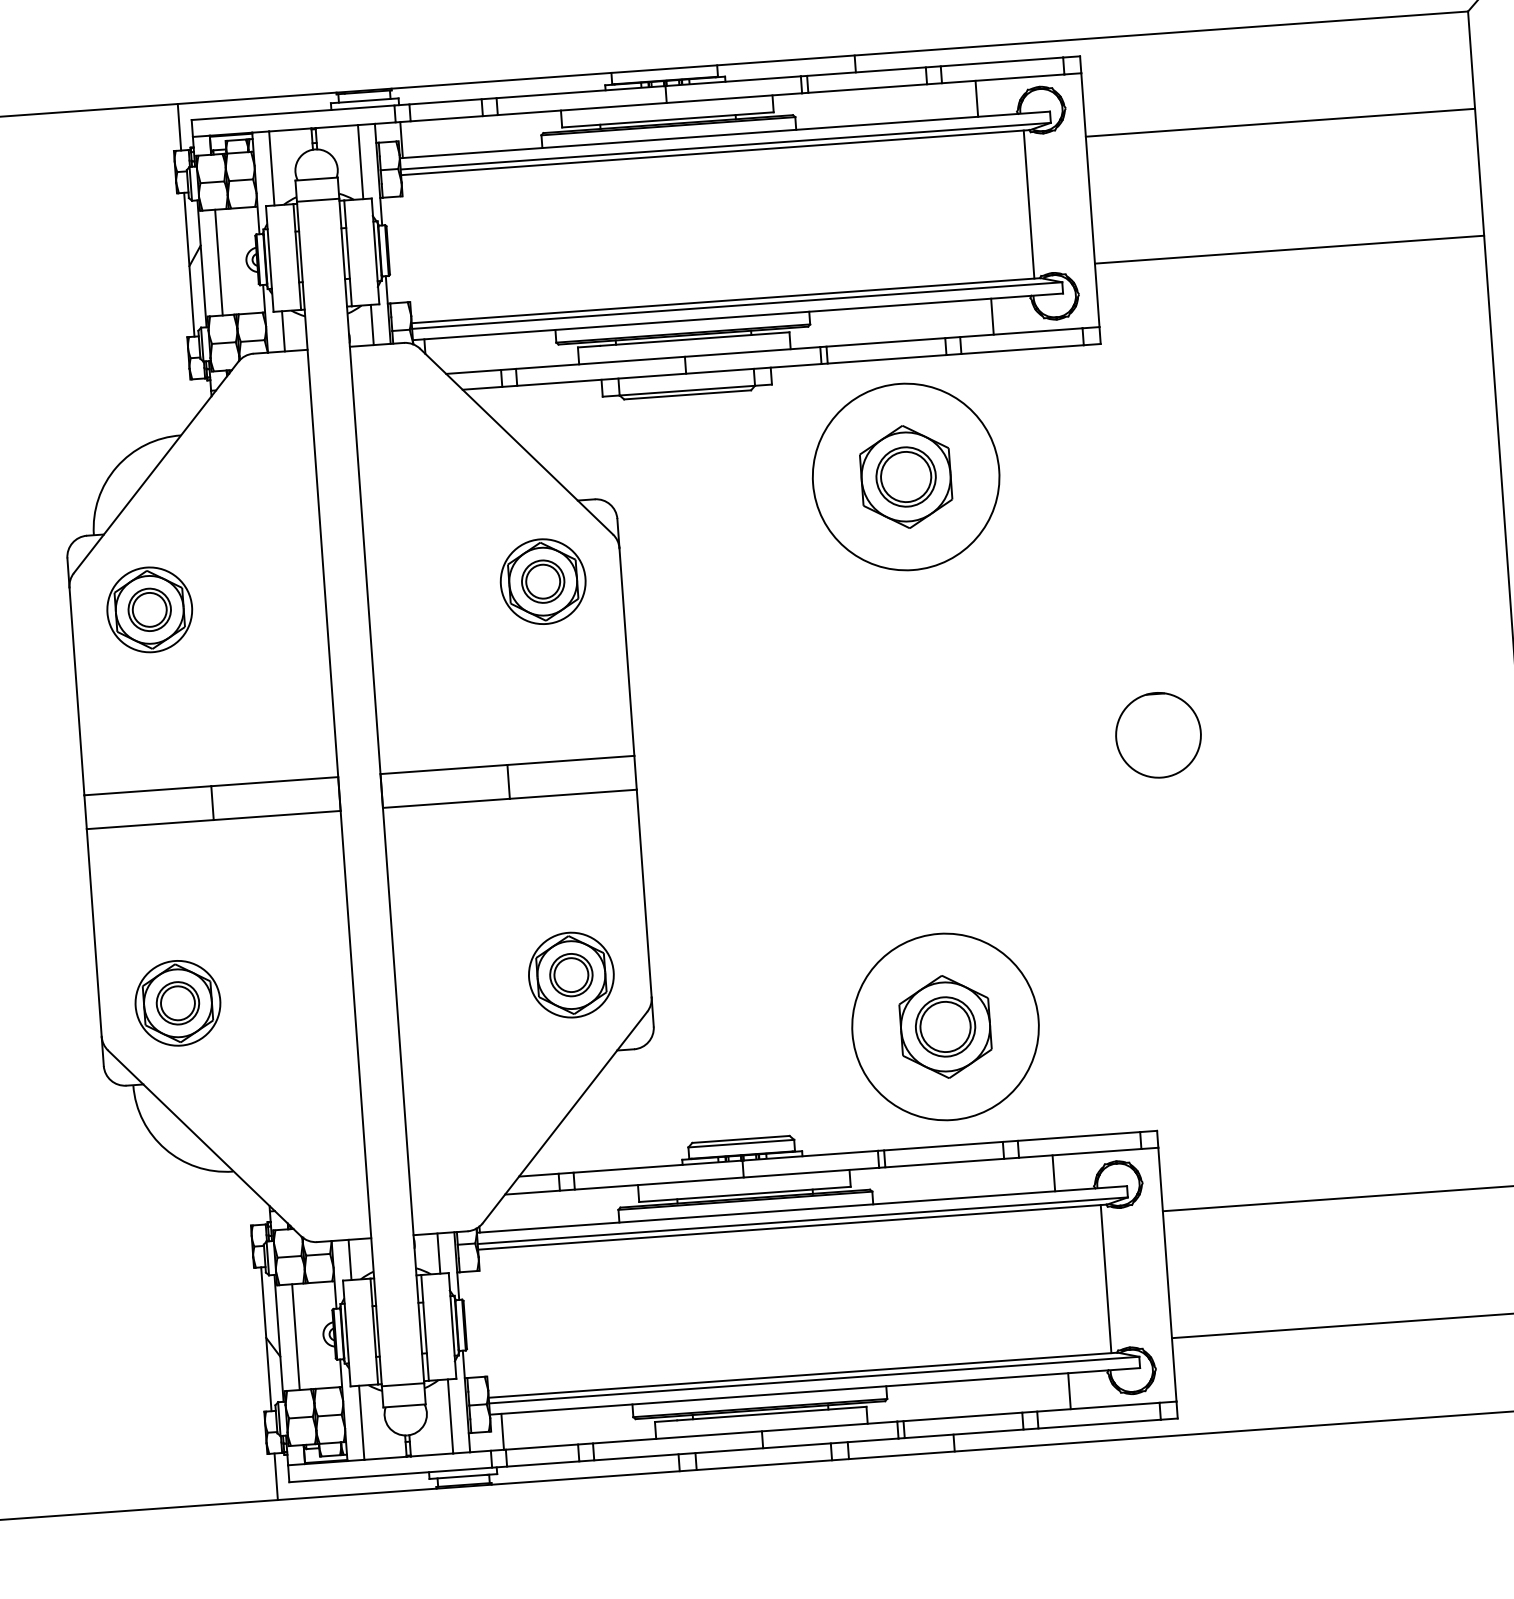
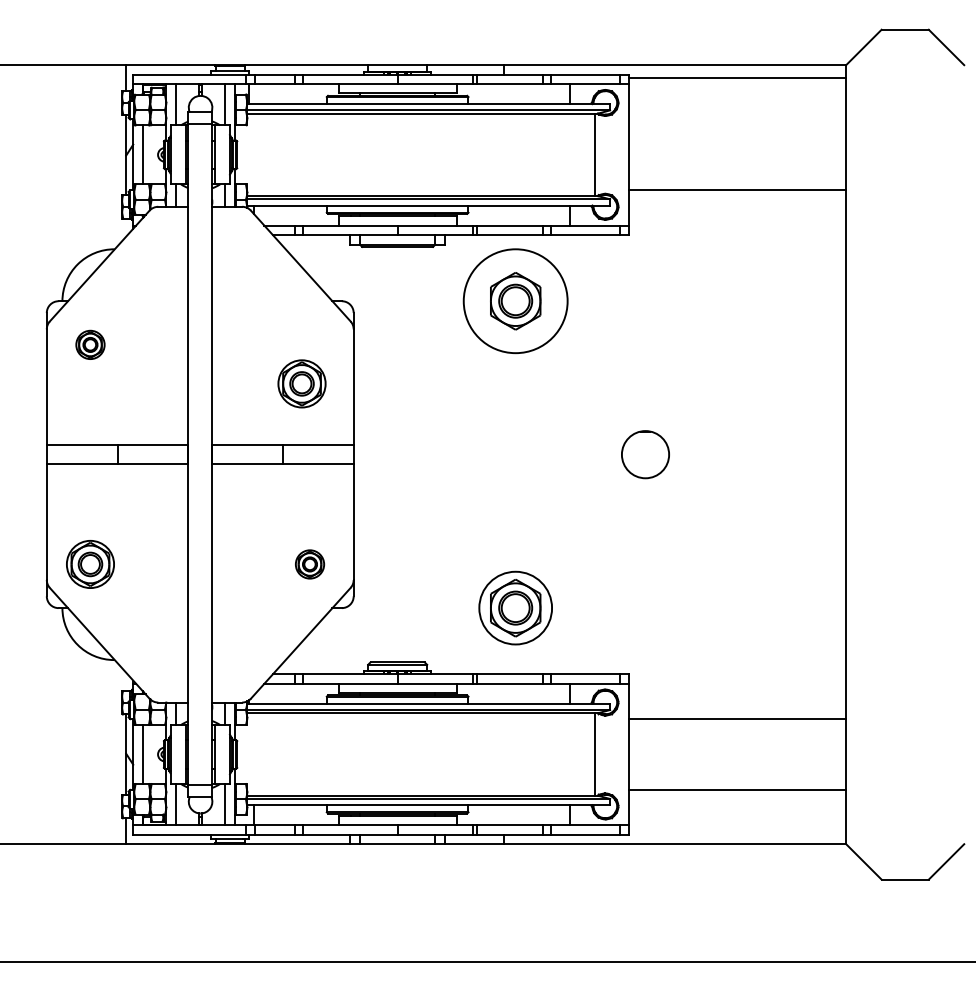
line: (1280, 122) -> (737, 78), moved
part: (542, 581) -> (301, 383), moved
part: (149, 609) -> (90, 344), size x0.6
part: (570, 975) -> (309, 564), size x0.6
circle: (945, 1027) -> (515, 608), size x0.7

